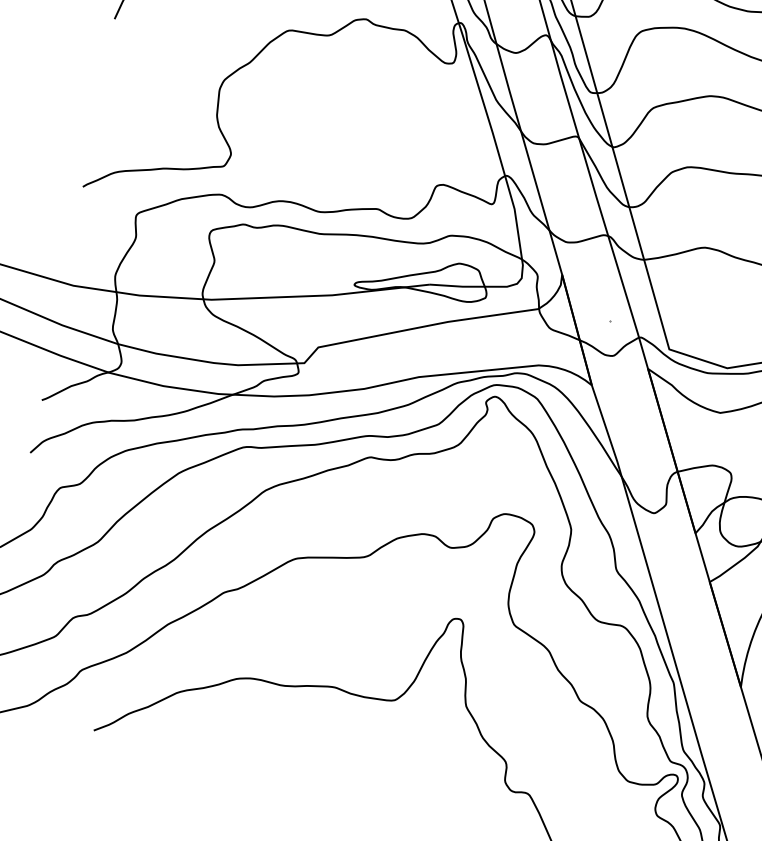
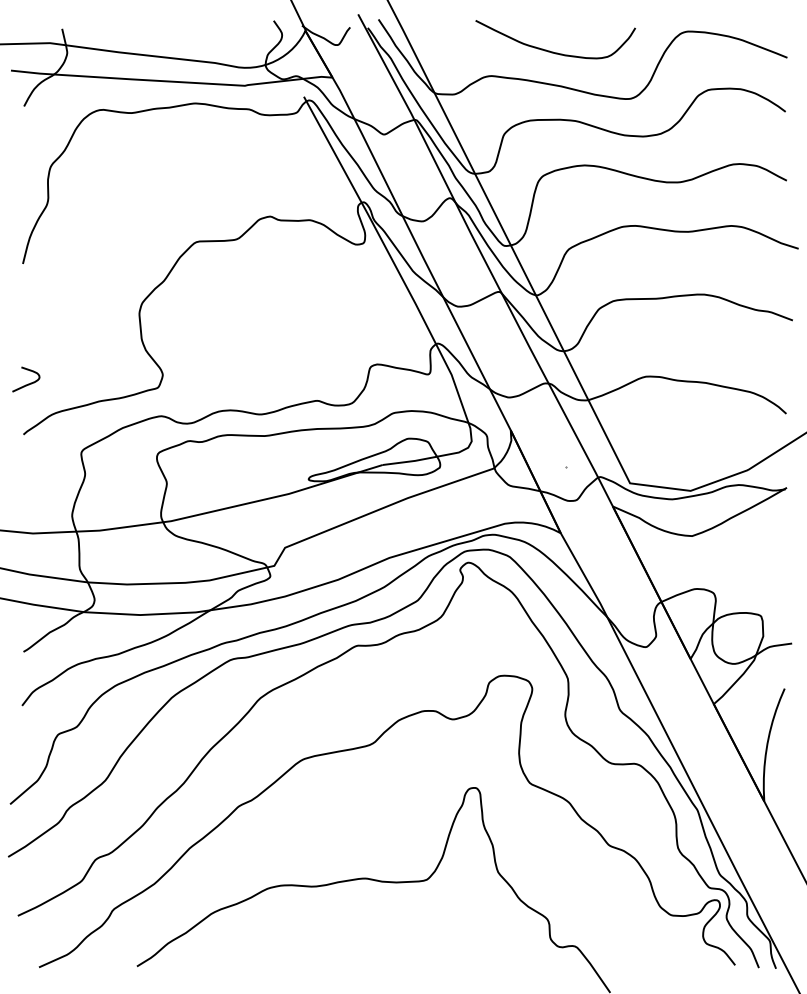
curve: (97, 137) -> (28, 383), added

